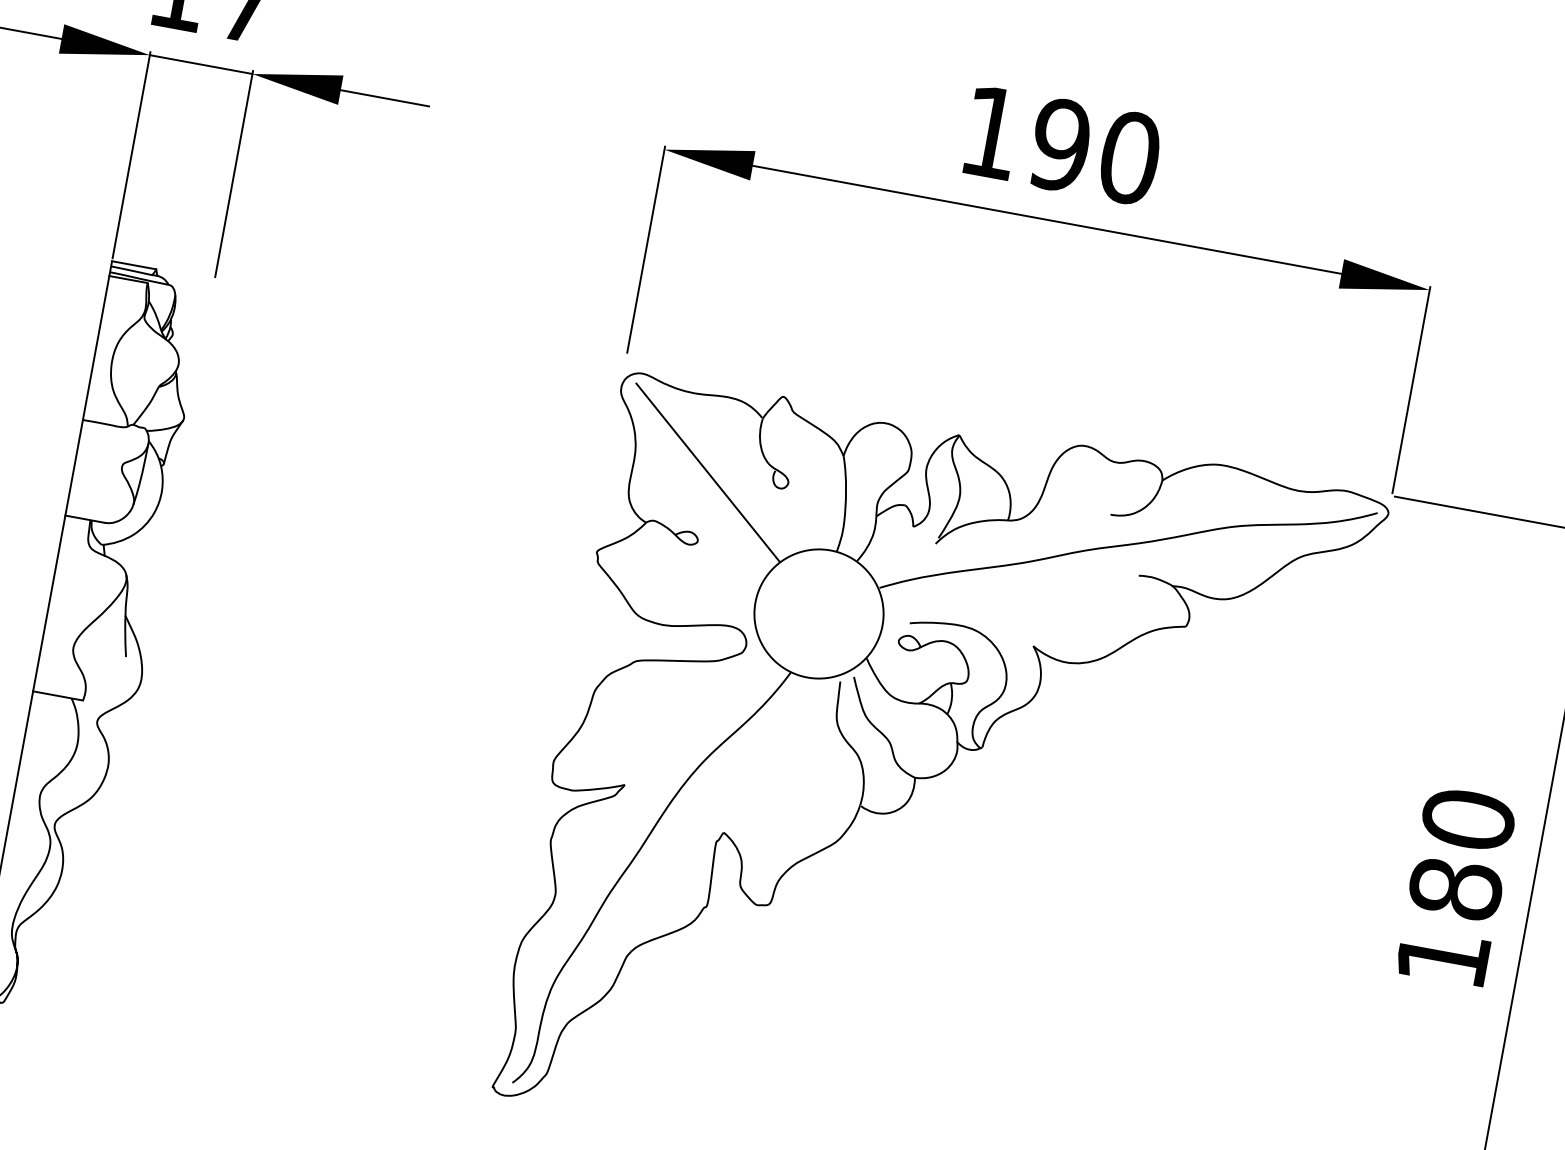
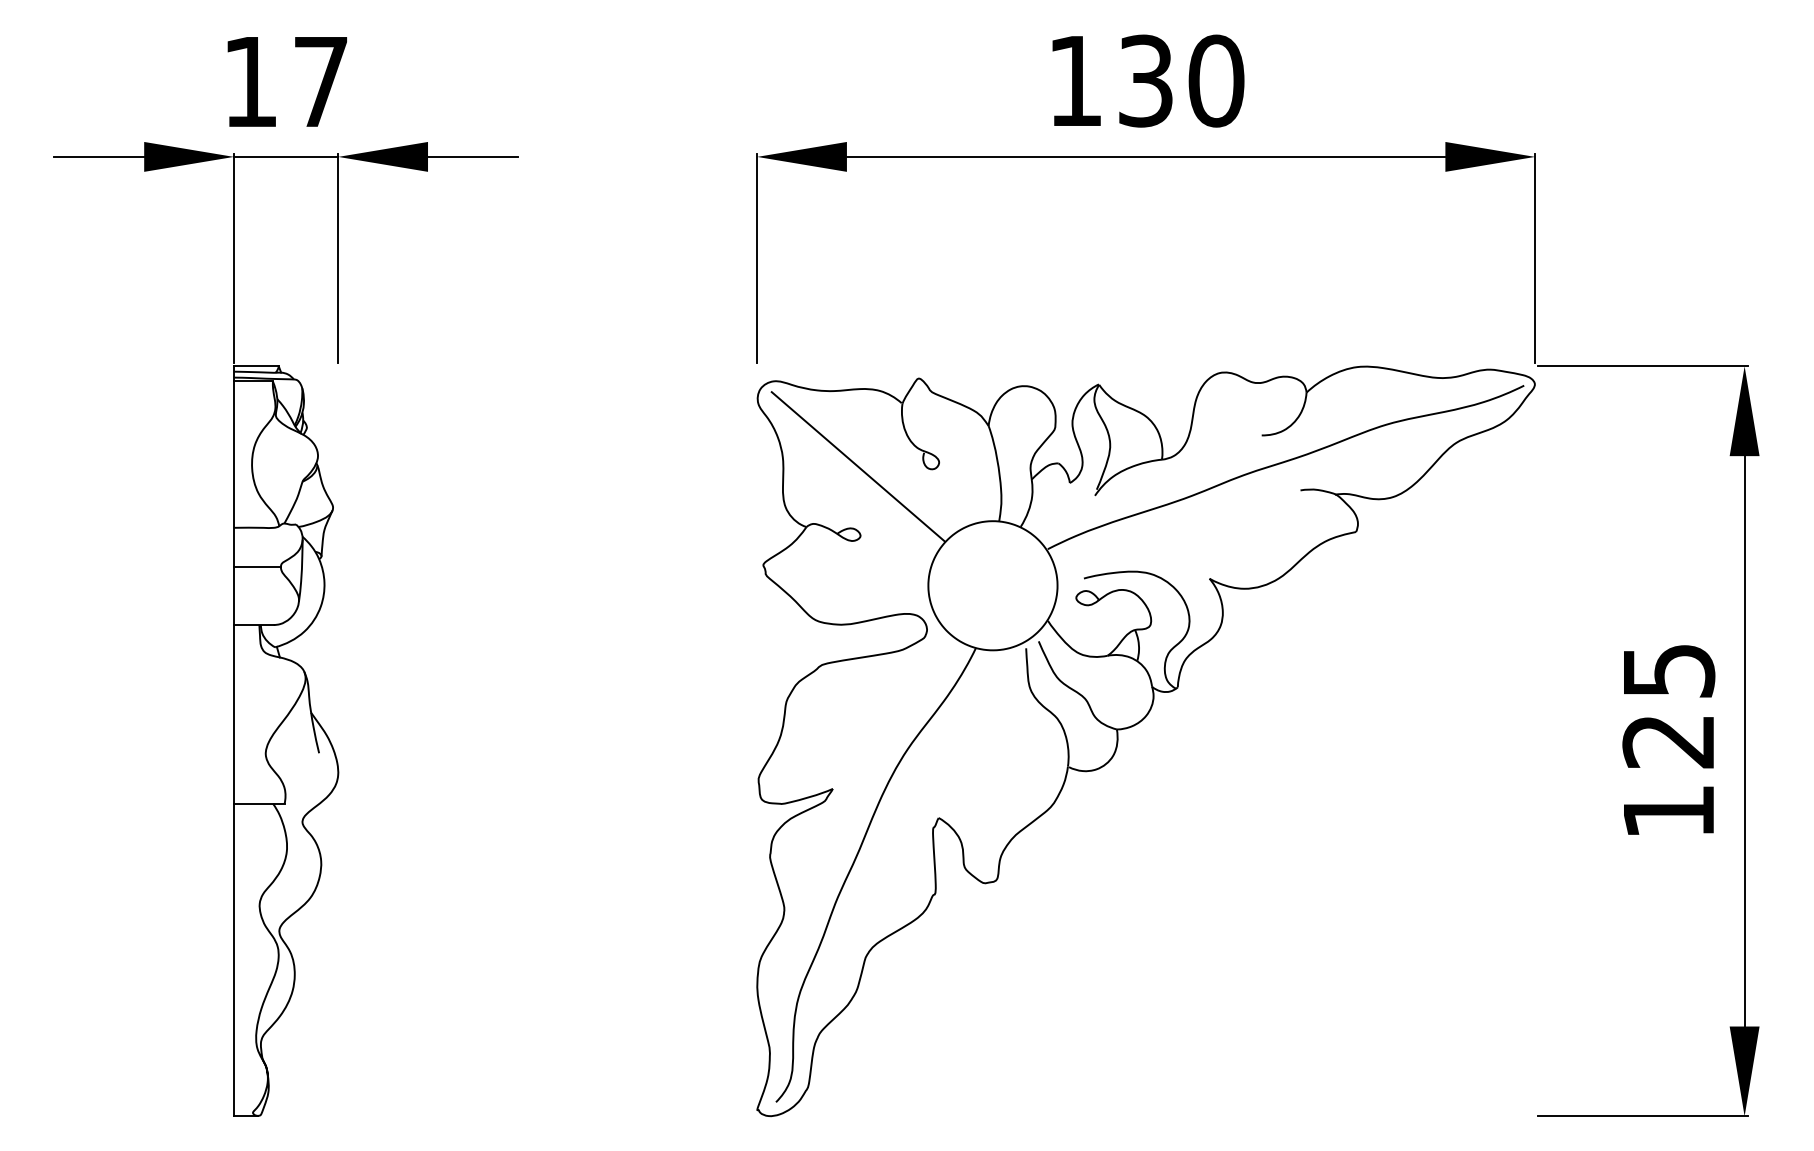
text: (1060, 144) -> (1145, 80), 190 -> 130
line: (97, 463) -> (256, 567), added
text: (1461, 853) -> (1668, 705), 180 -> 125

